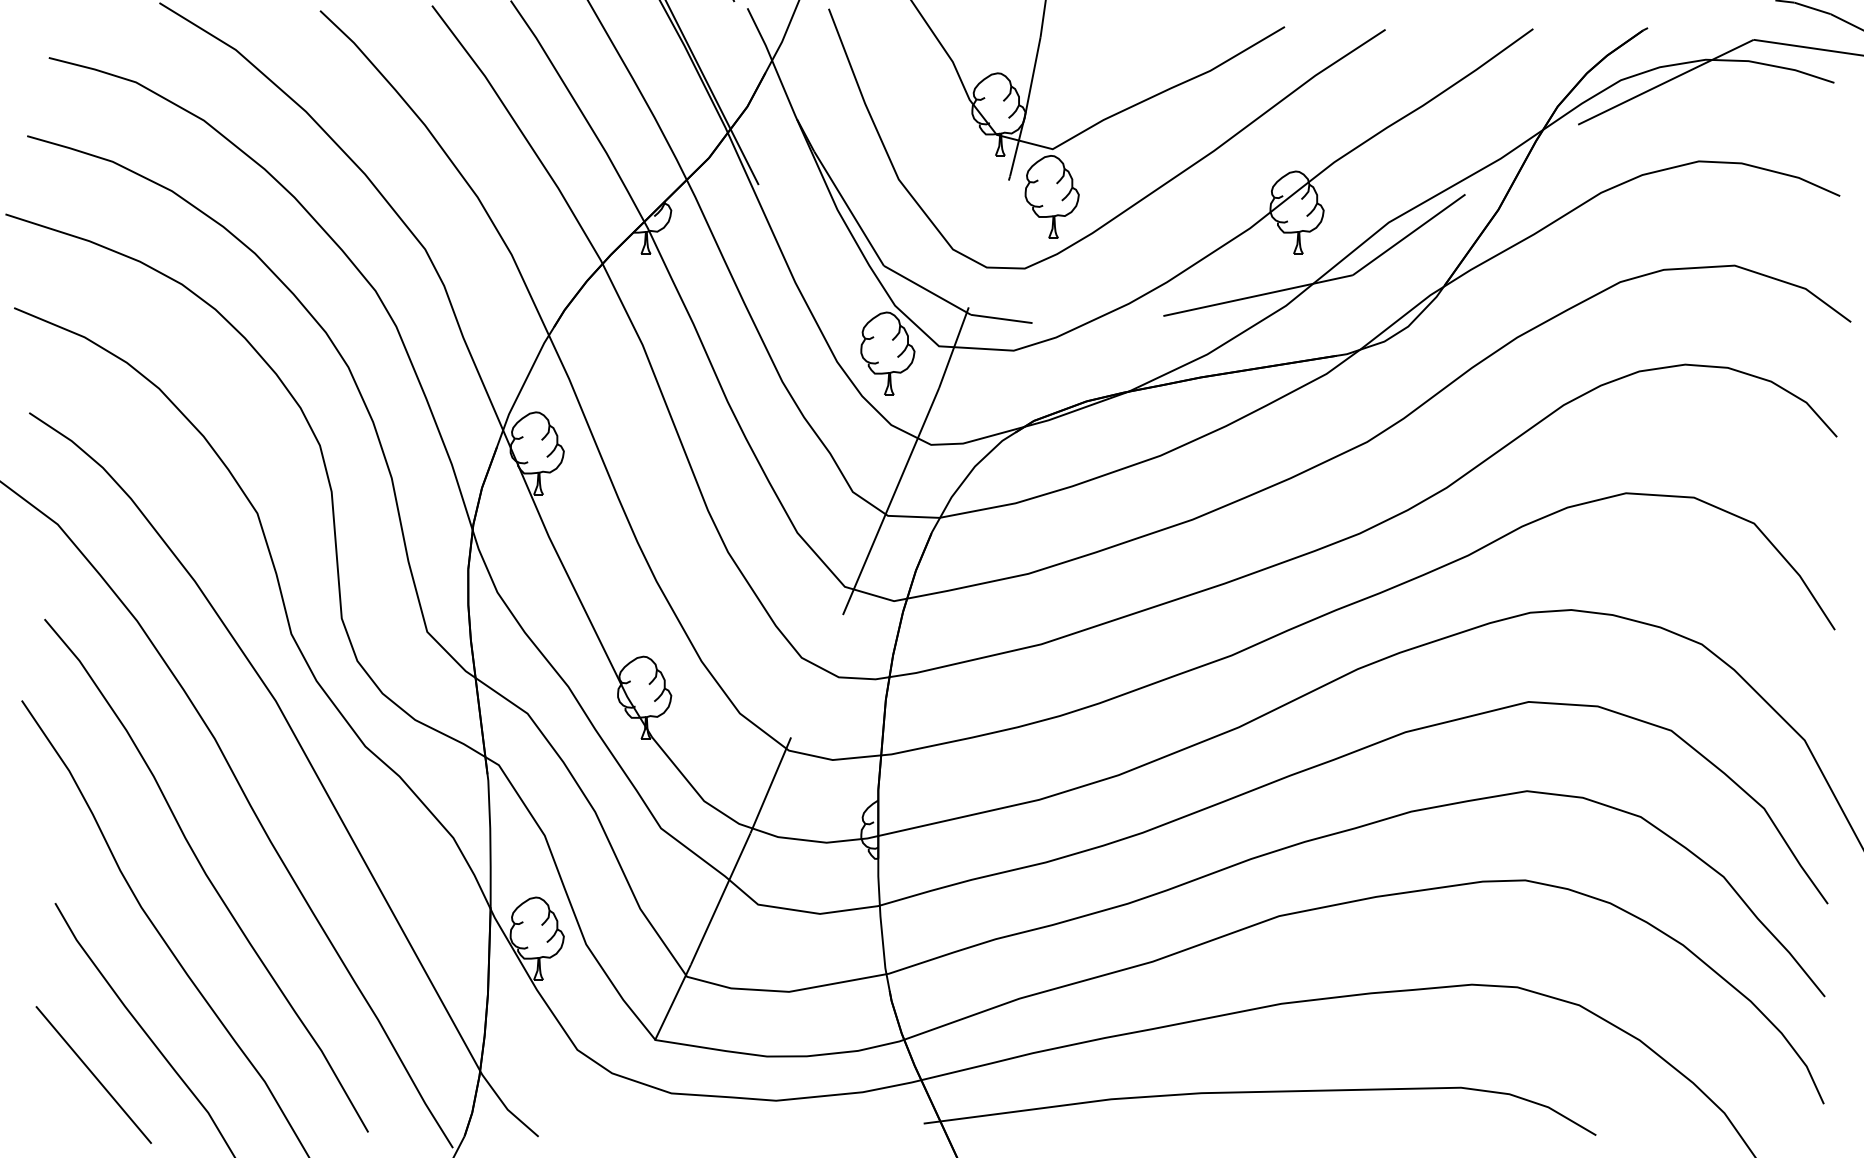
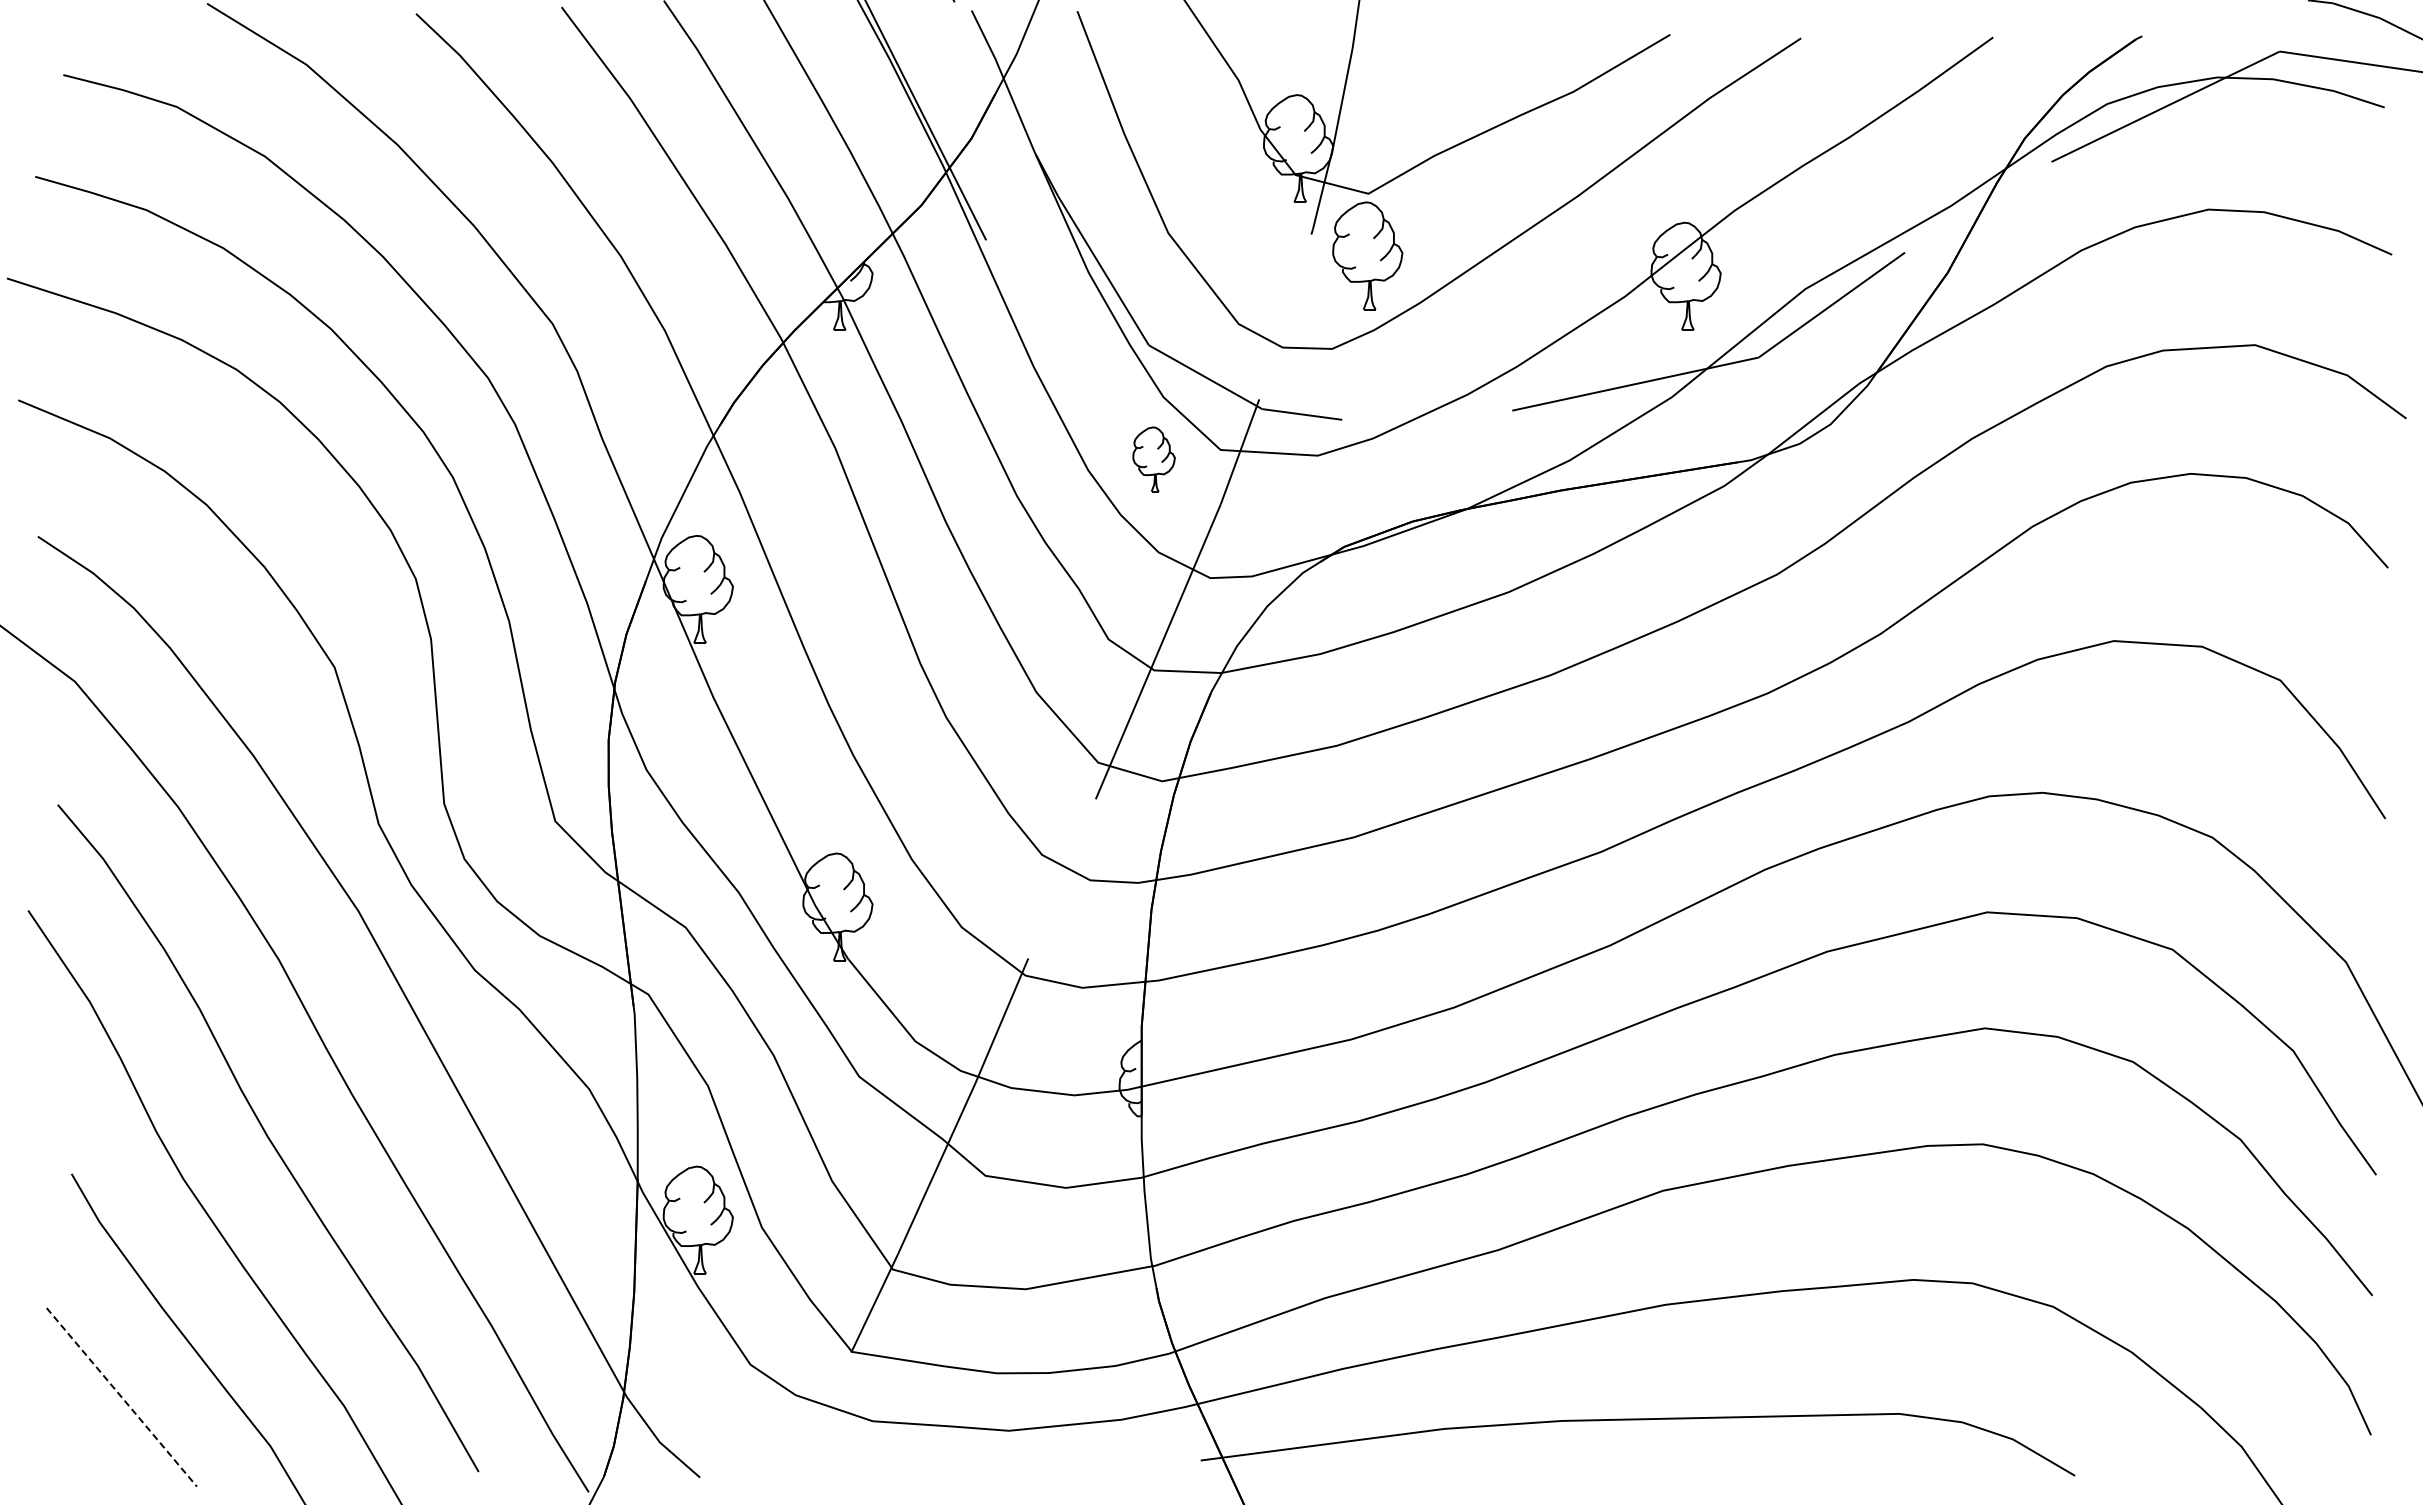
part: (887, 353) -> (1153, 459), size x0.6
line: (93, 1075) -> (121, 1397), solid -> dashed

